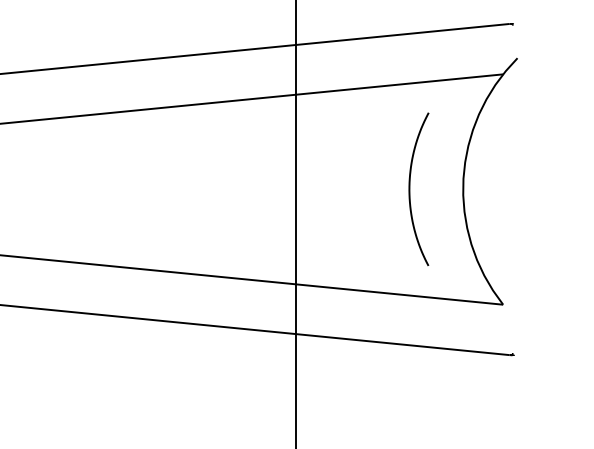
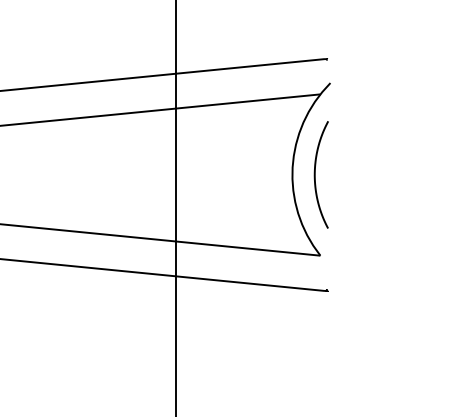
curve: (410, 188) -> (315, 174), moved

